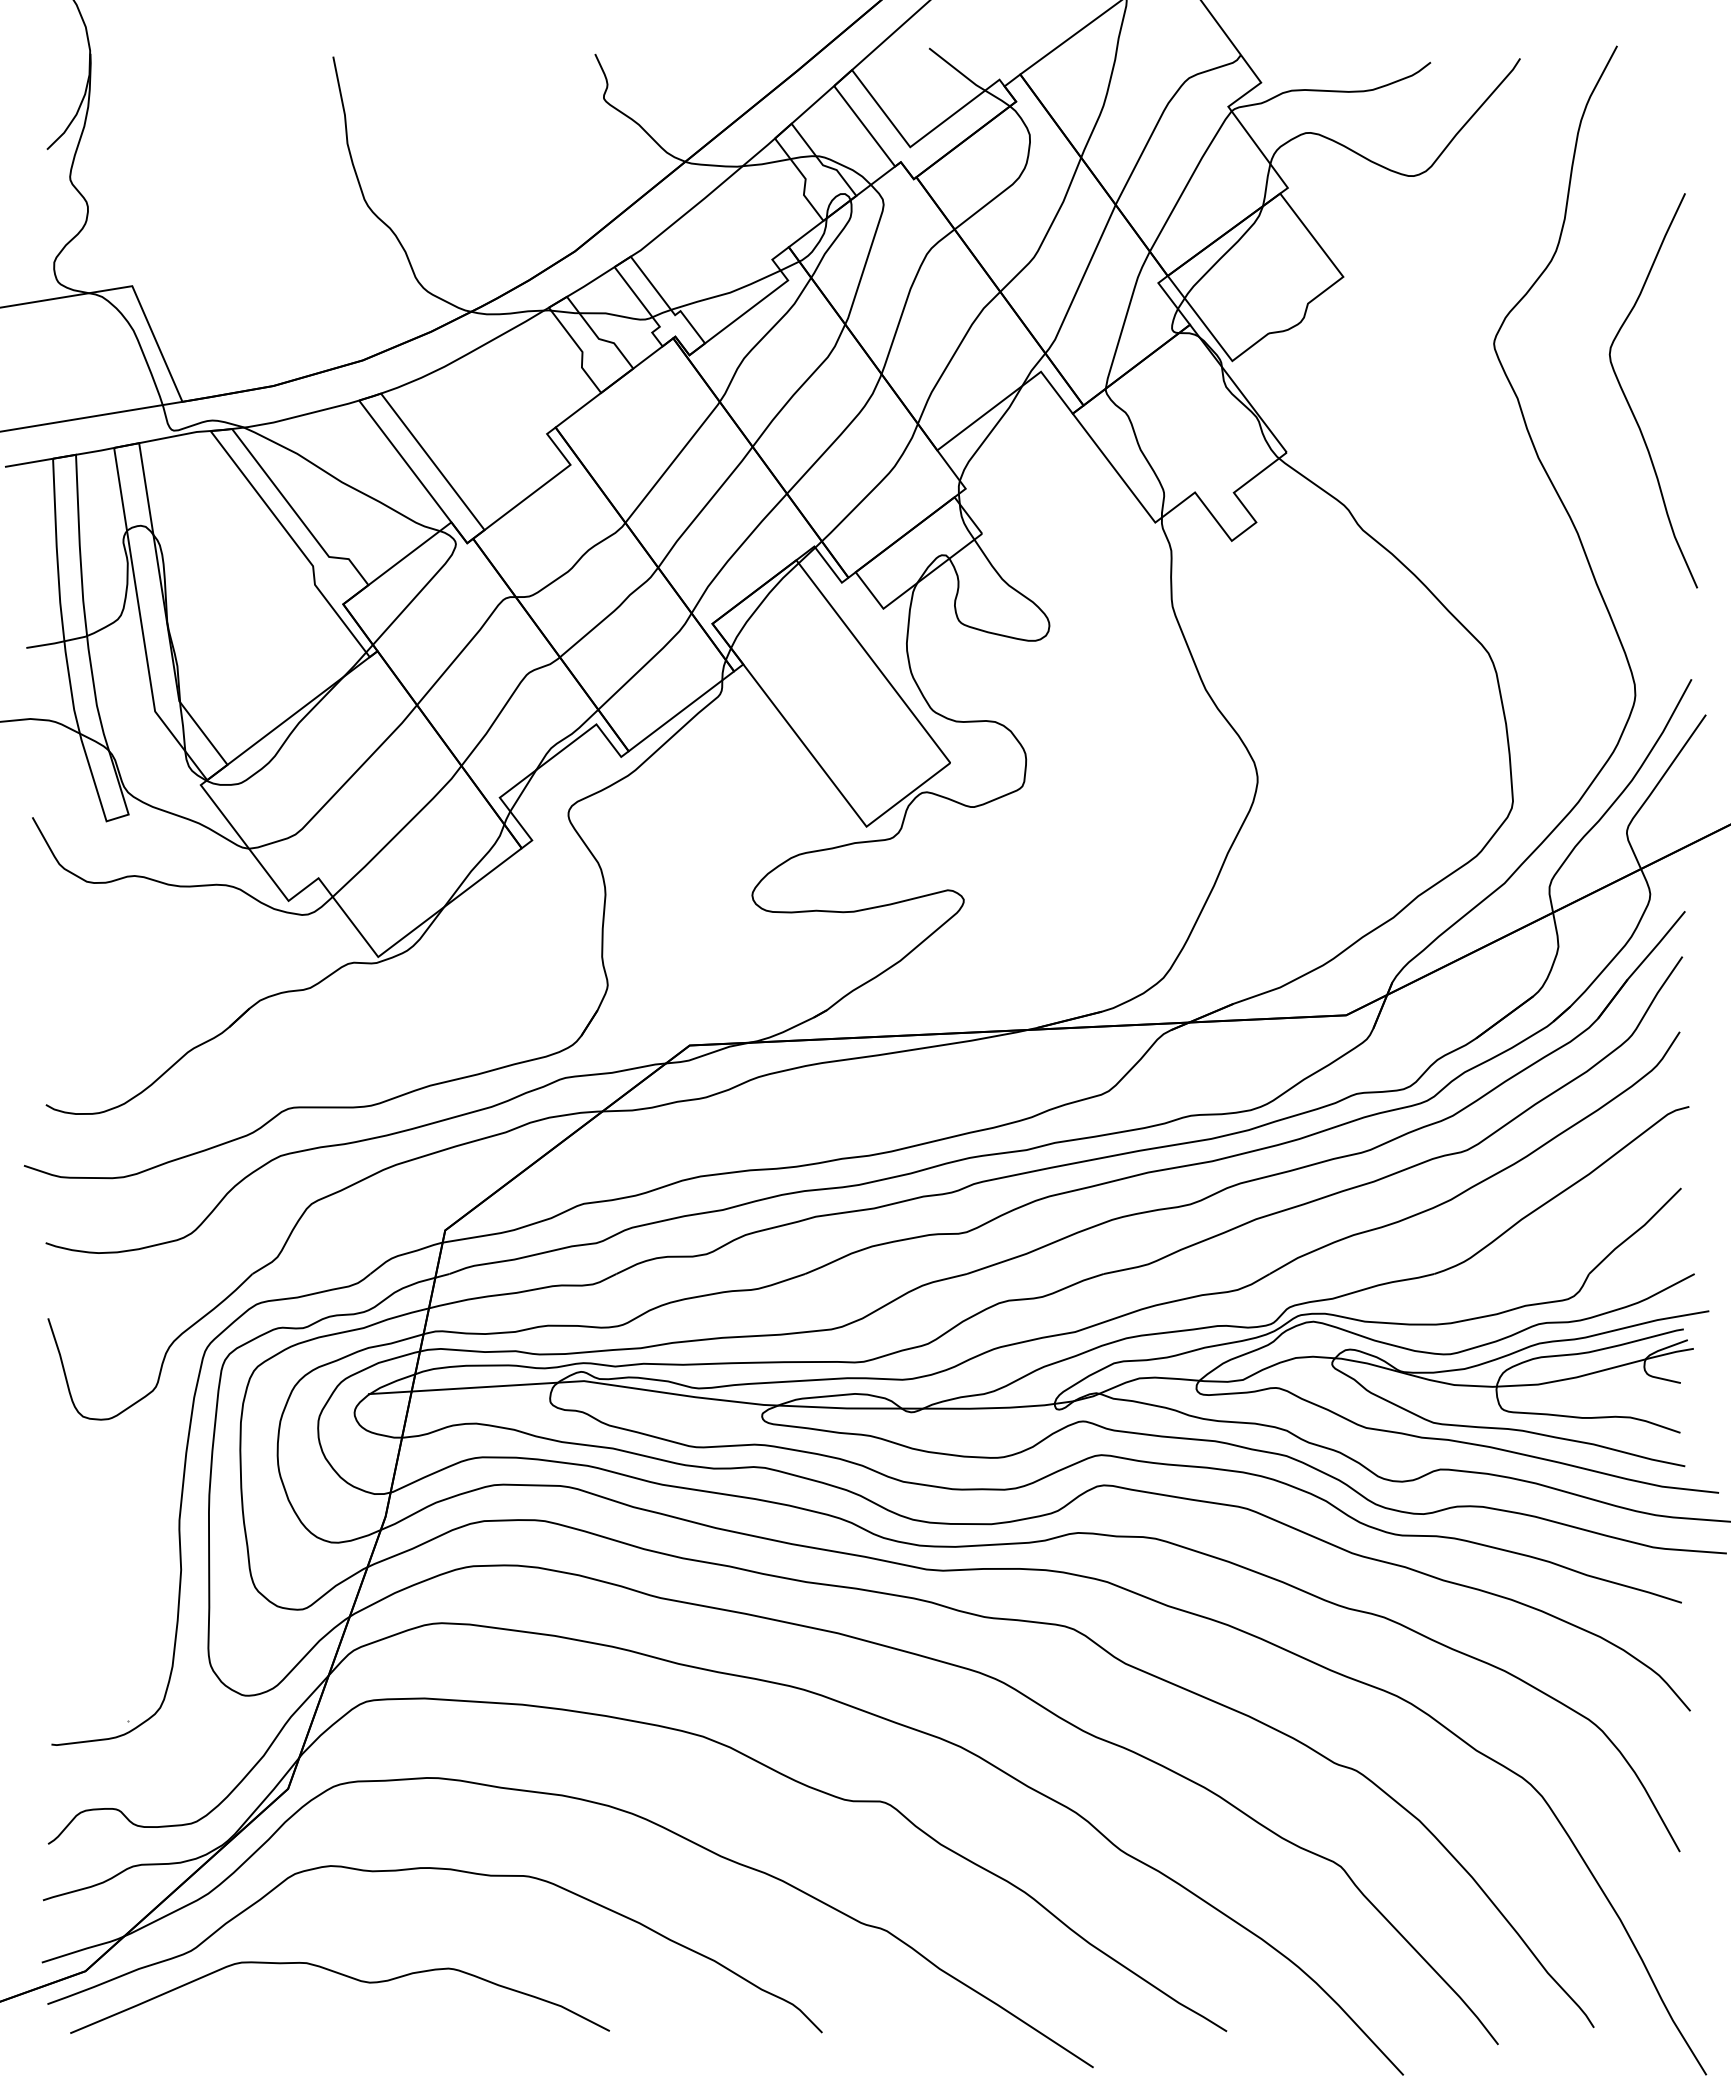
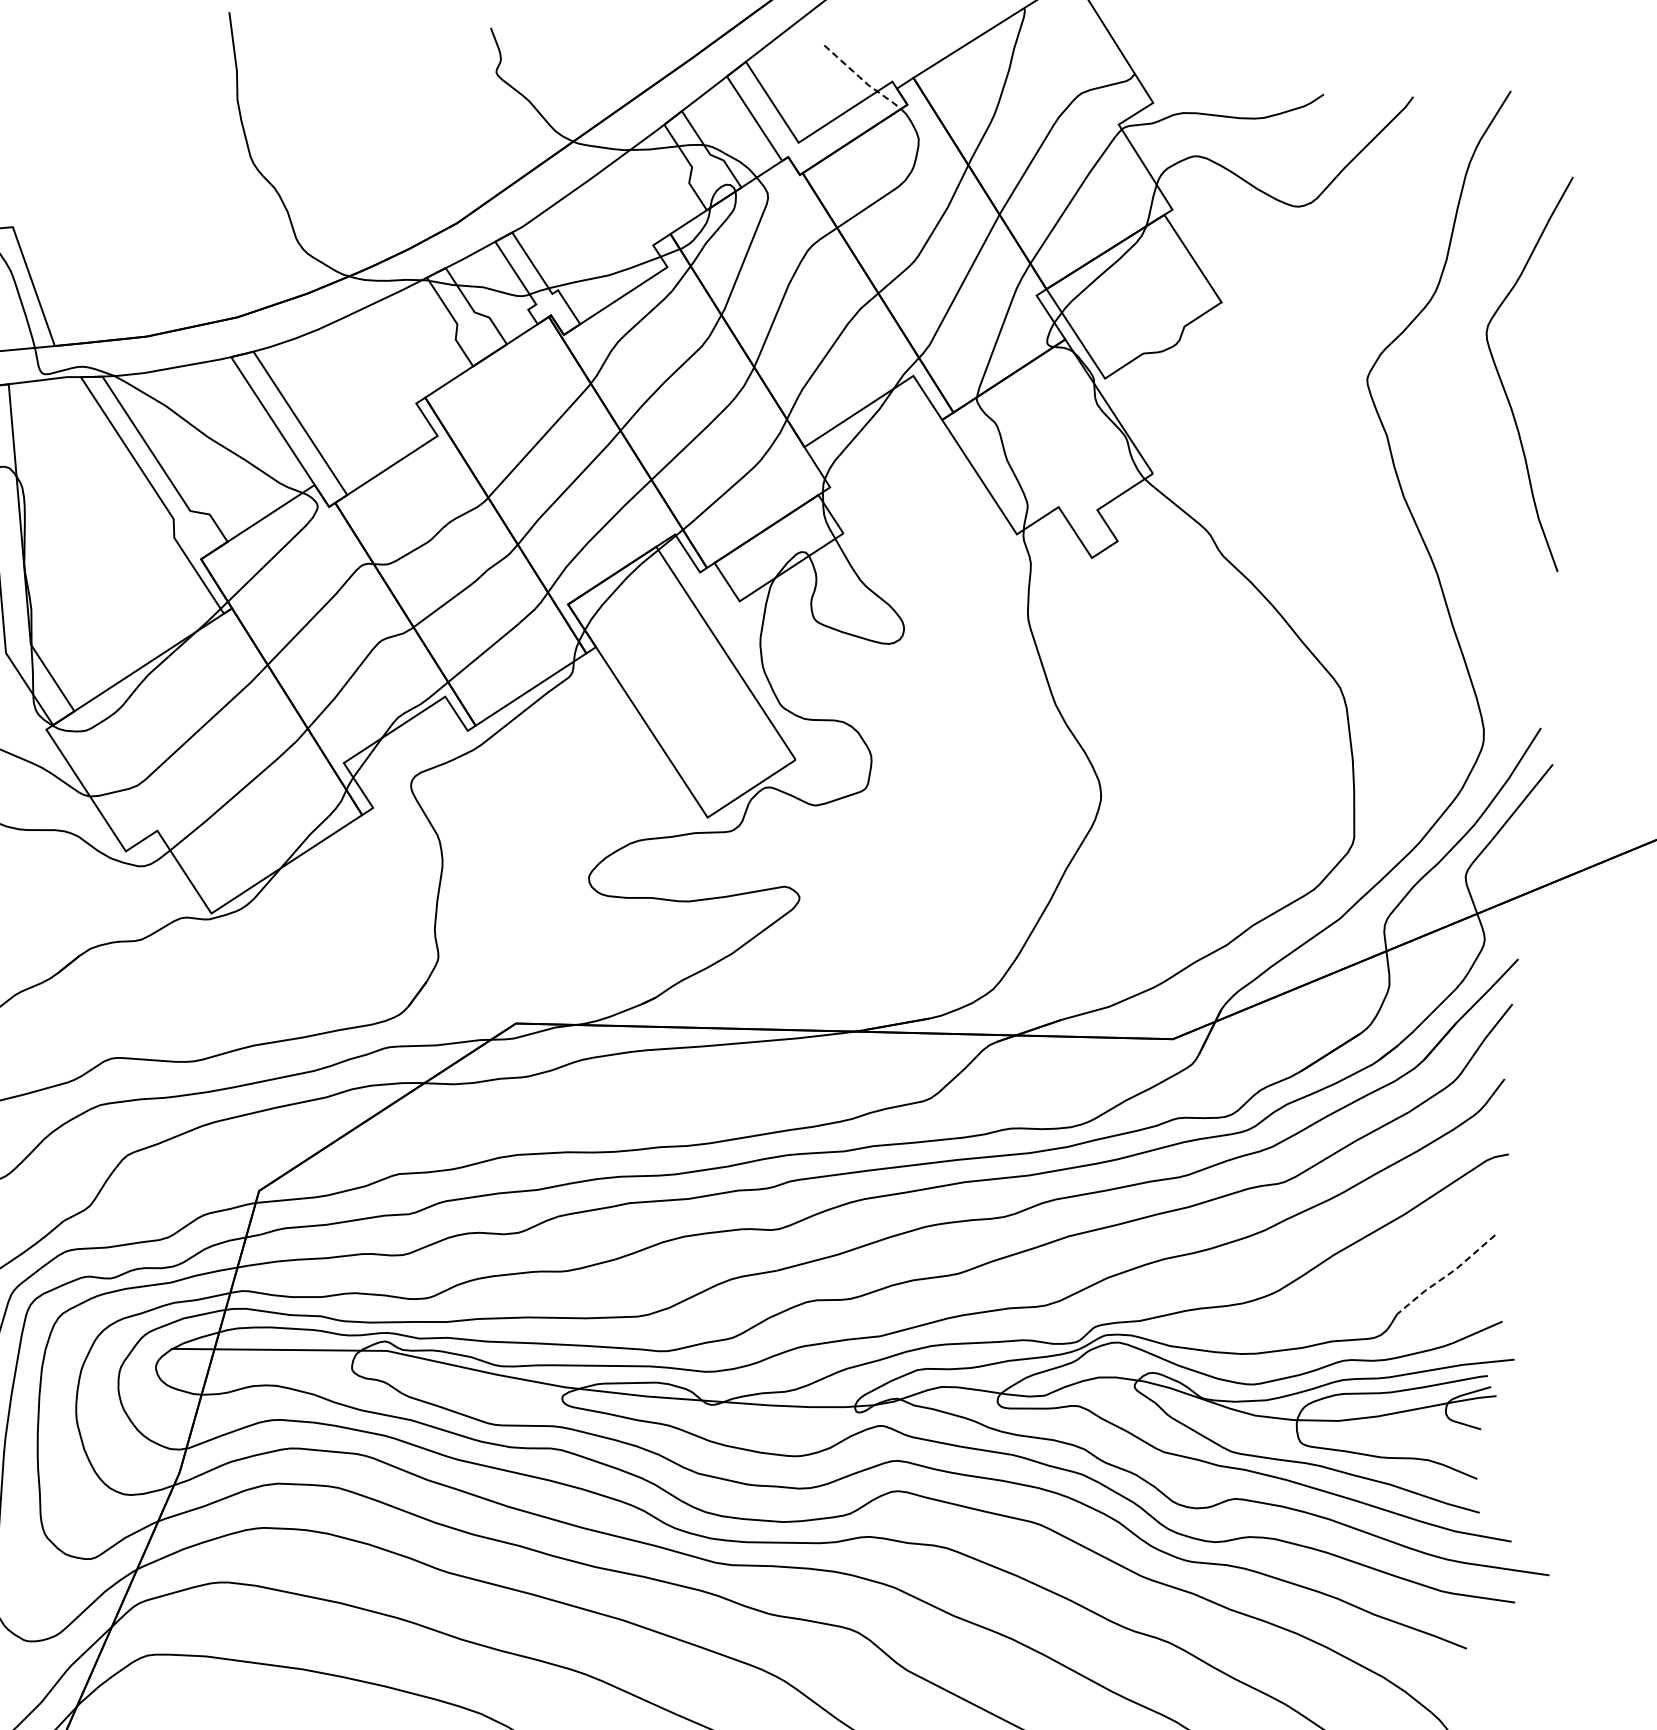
line: (969, 79) -> (862, 79), solid -> dashed
curve: (1627, 398) -> (1501, 377), moved
line: (1635, 1232) -> (1446, 1276), solid -> dashed

